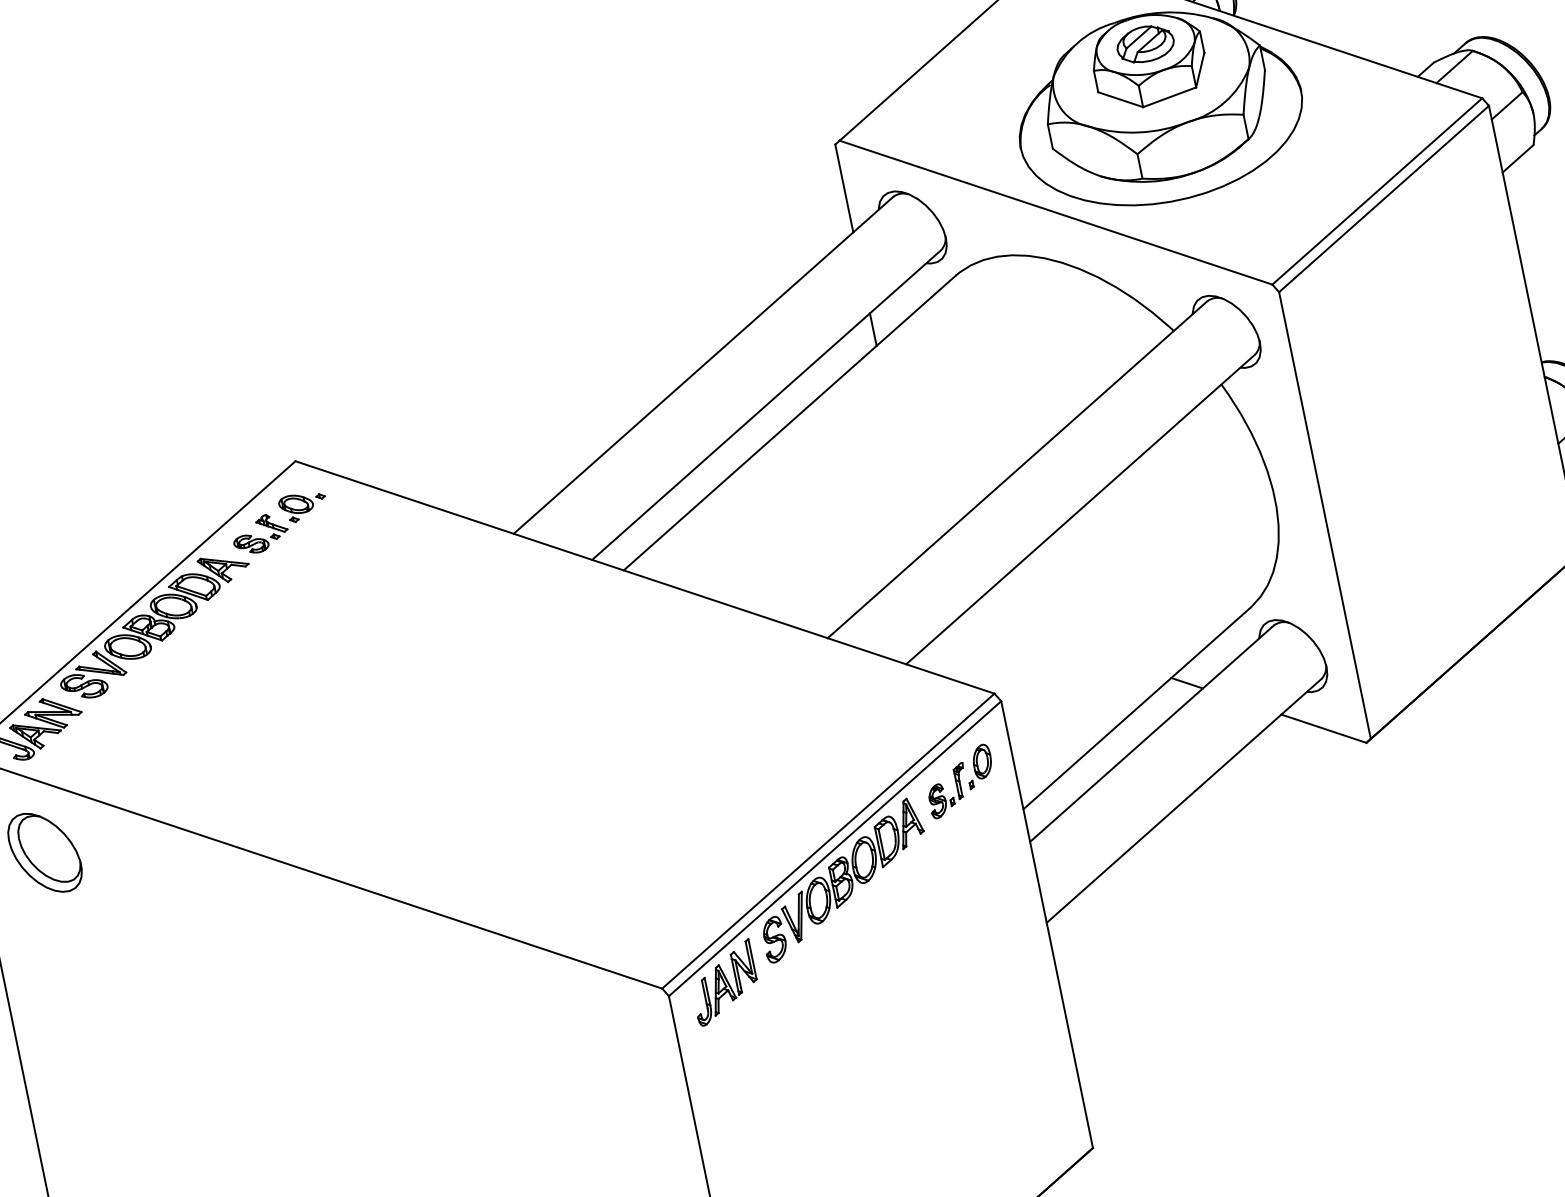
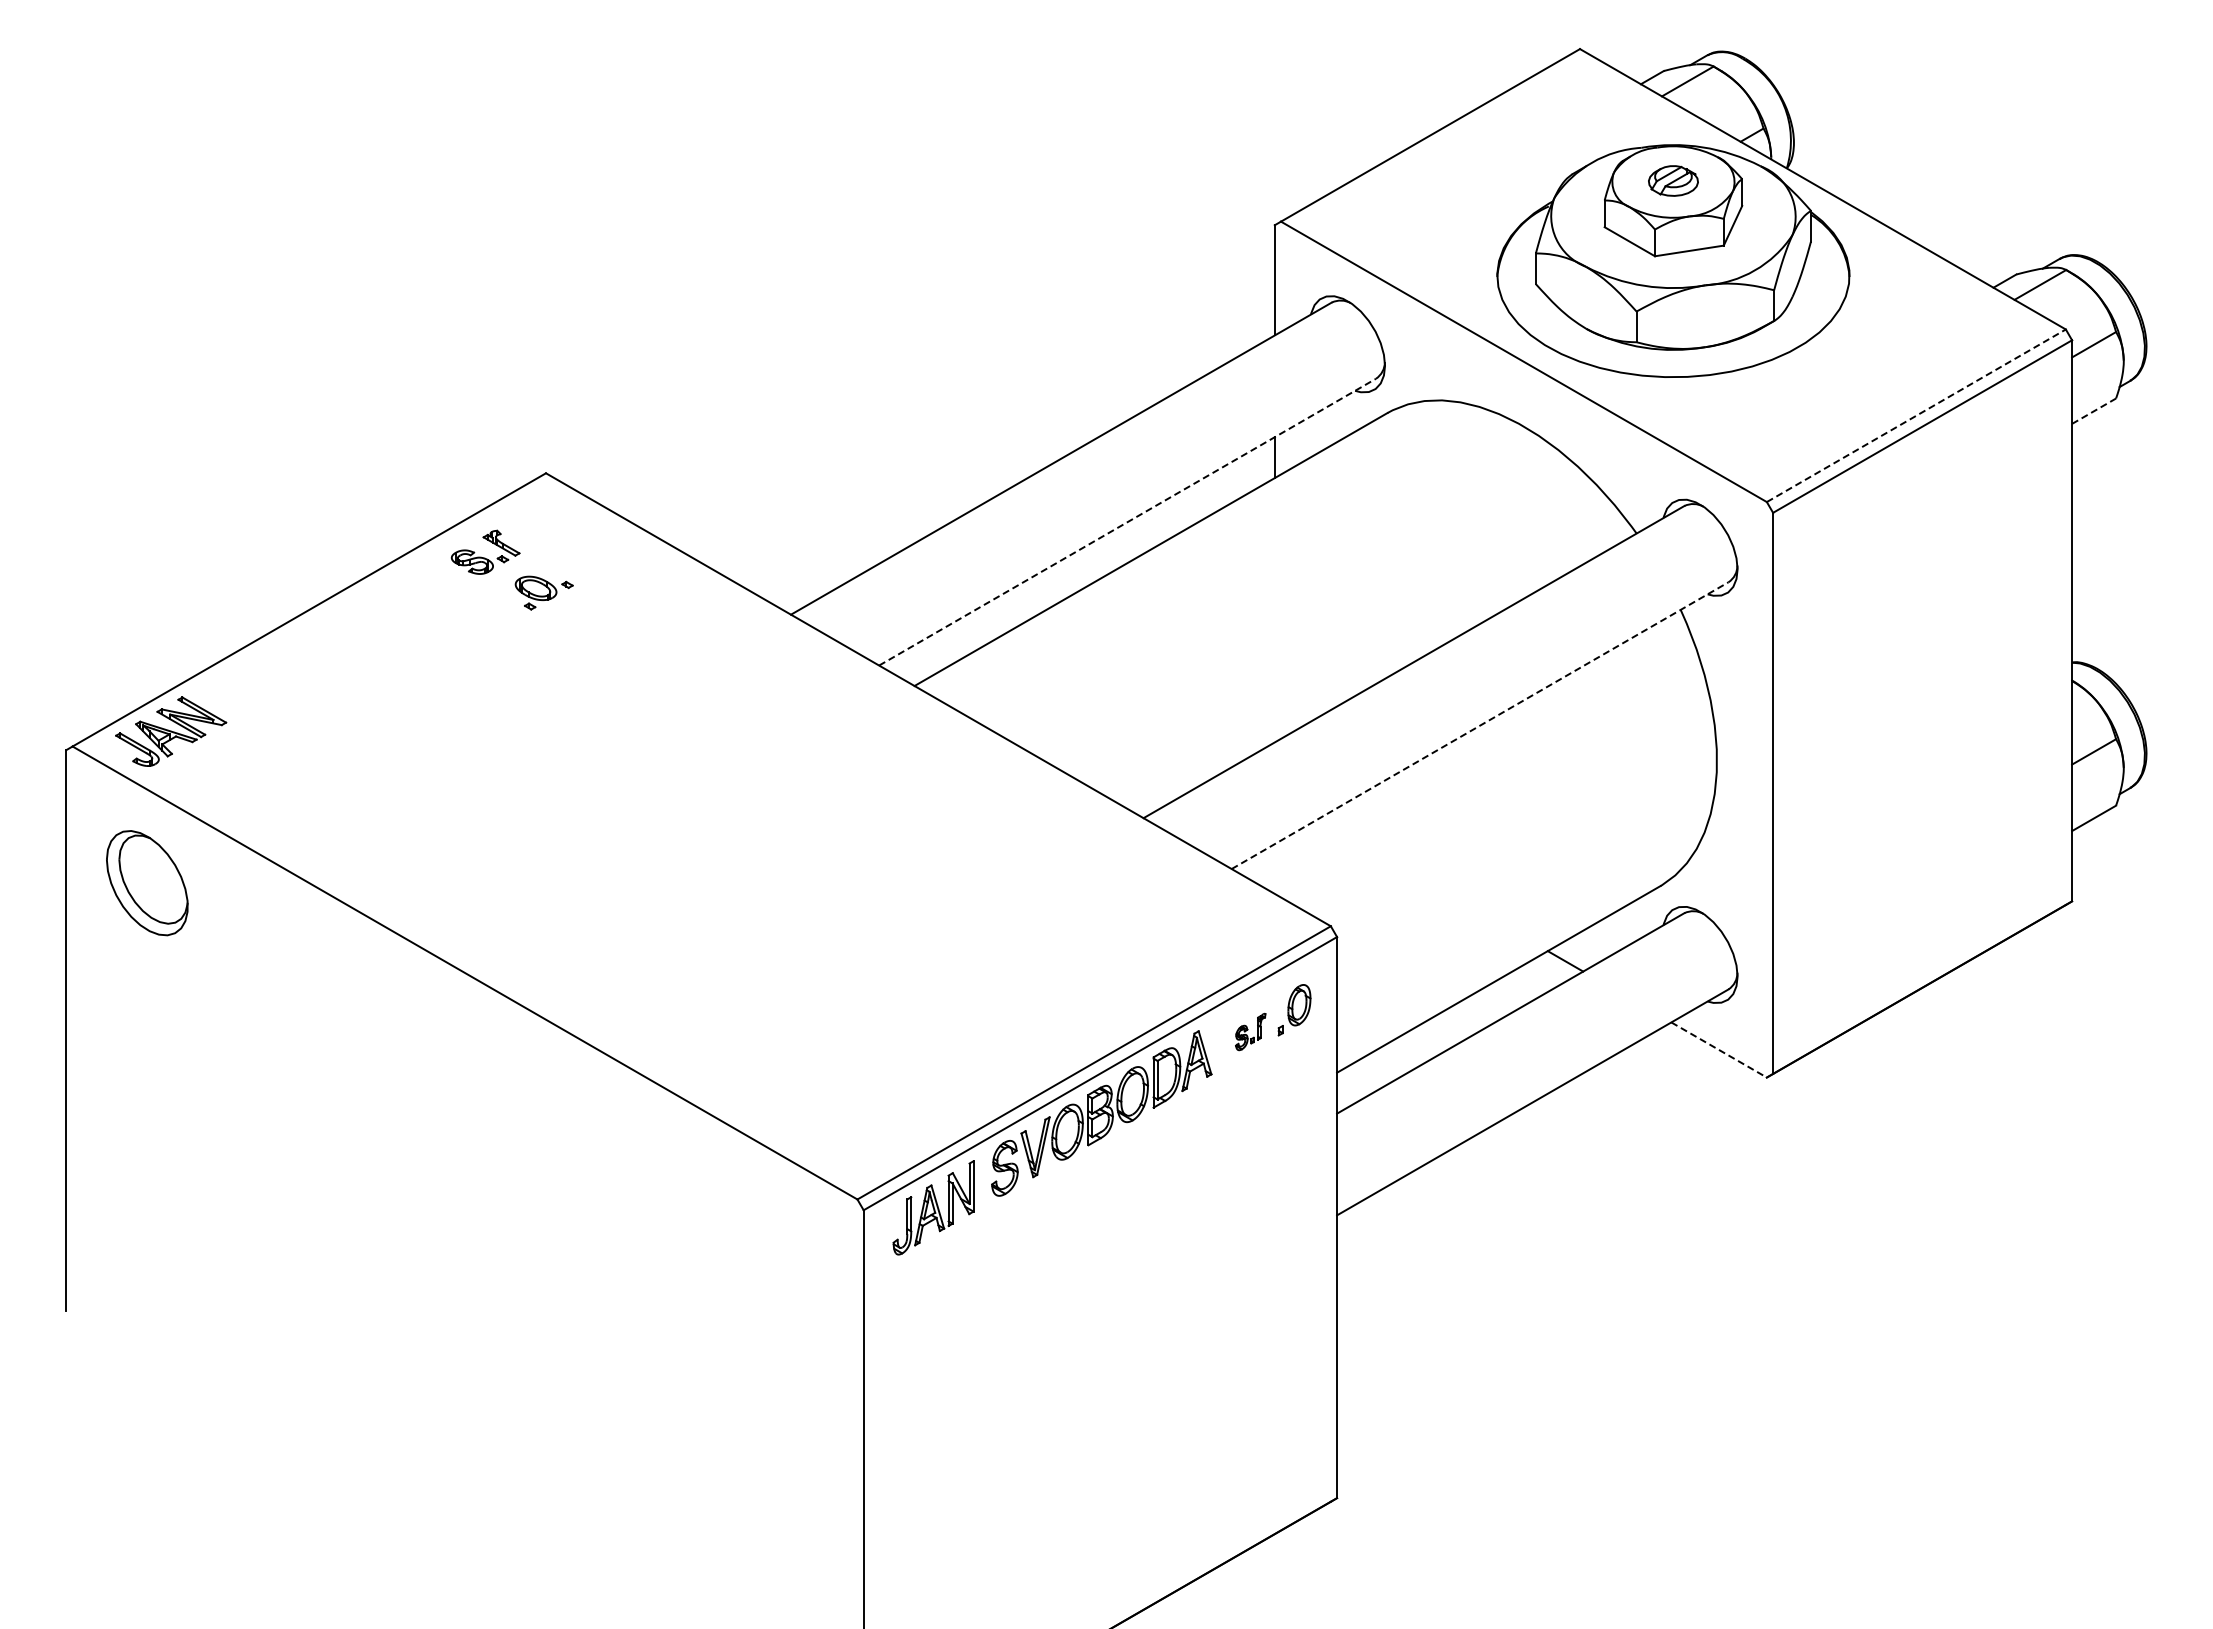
part: (1145, 43) -> (1673, 180), size x0.7
line: (1518, 158) -> (2094, 410), solid -> dashed
line: (1377, 191) -> (1916, 415), solid -> dashed
line: (766, 405) -> (1127, 522), solid -> dashed
part: (302, 506) -> (543, 592), moved
line: (1080, 509) -> (1480, 725), solid -> dashed
part: (154, 626) -> (335, 637), removed
line: (1324, 729) -> (1719, 1050), solid -> dashed
part: (947, 790) -> (1250, 1031), size x0.6

